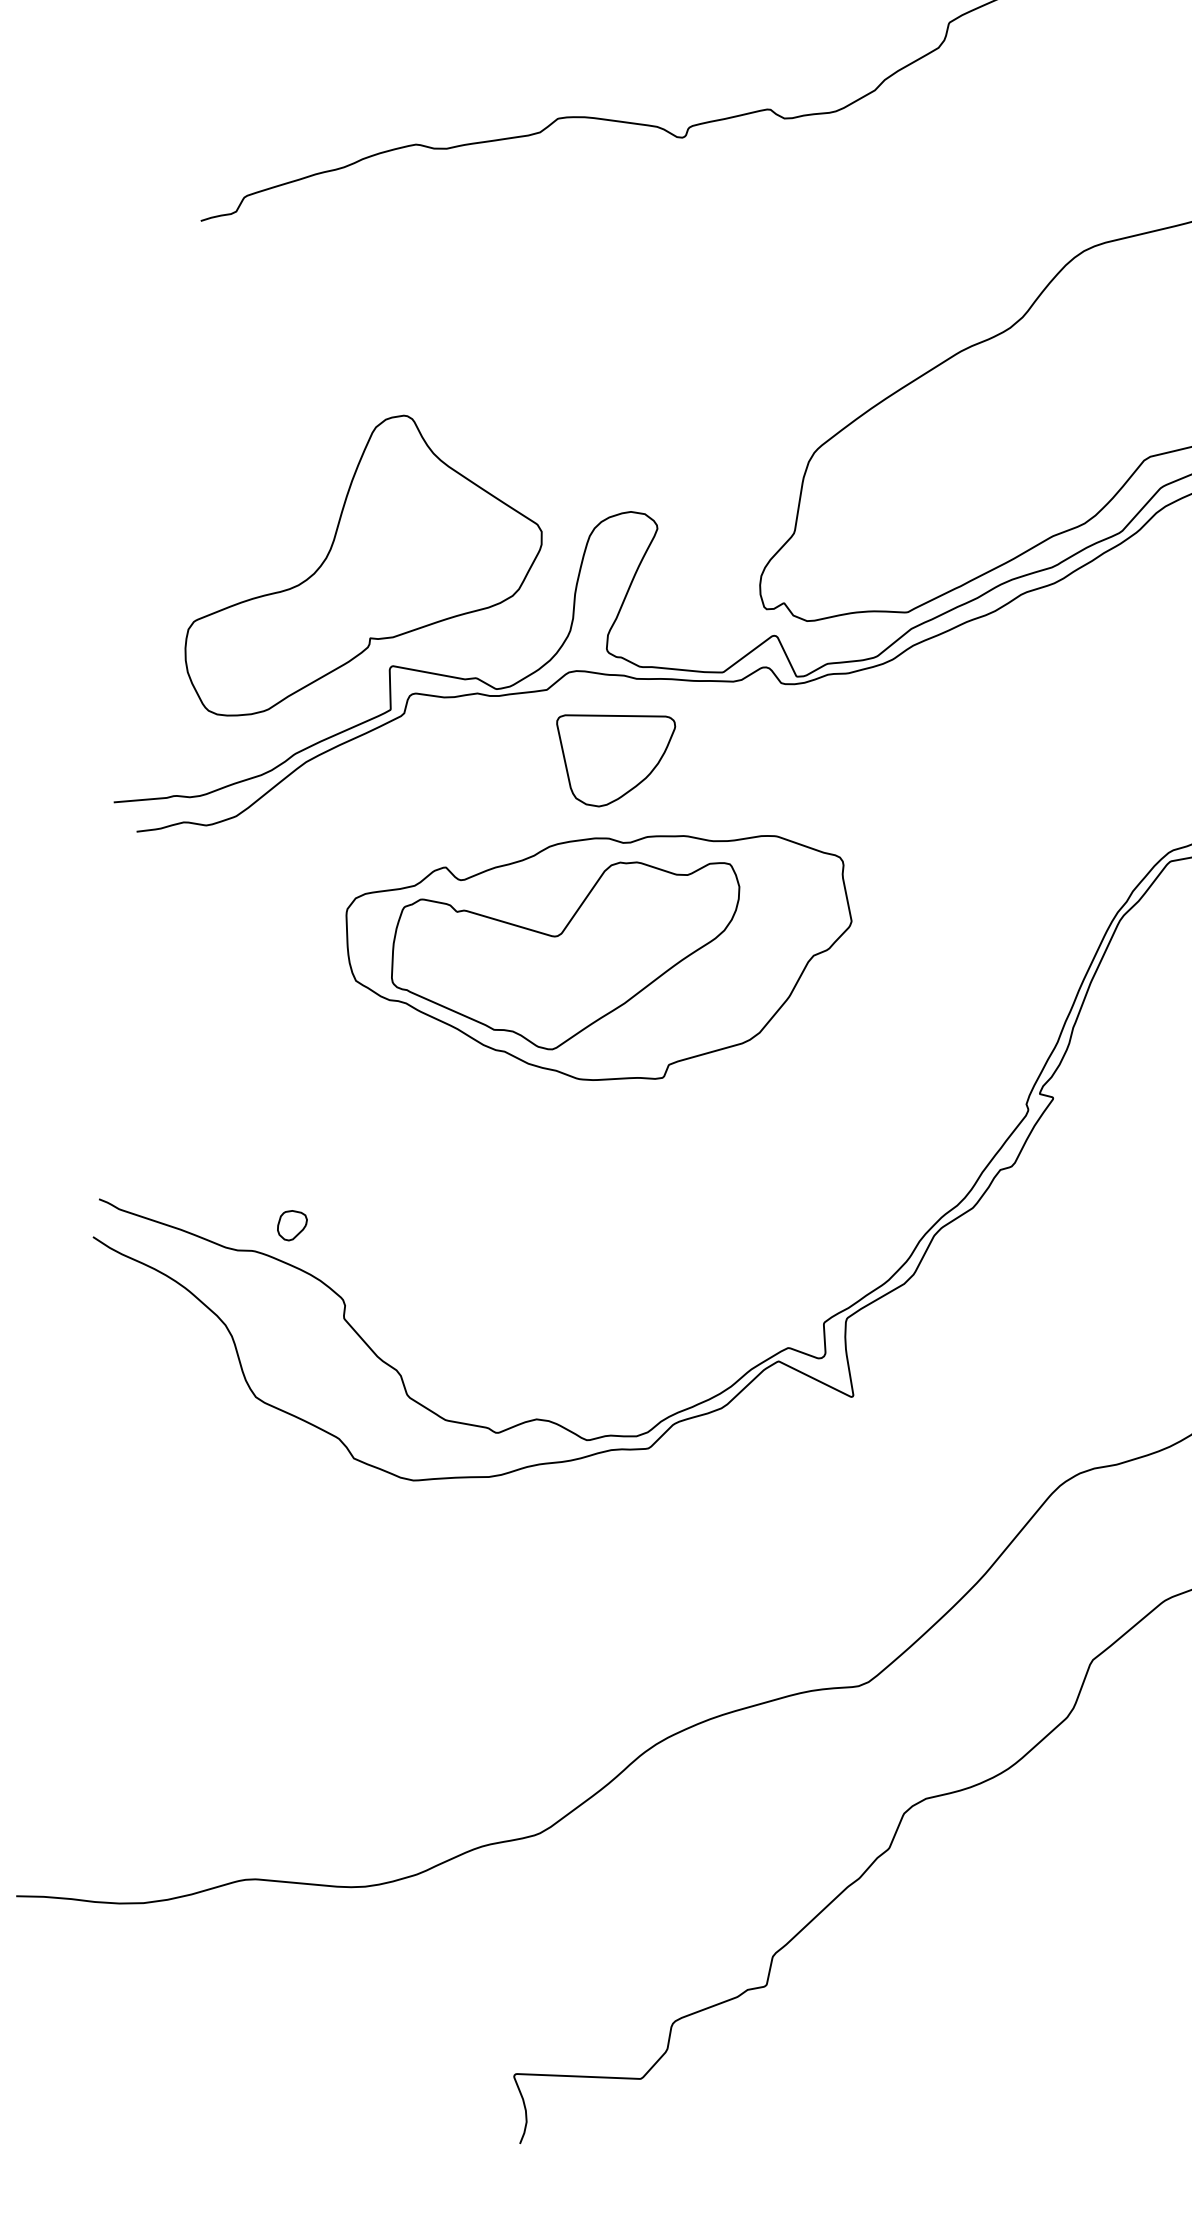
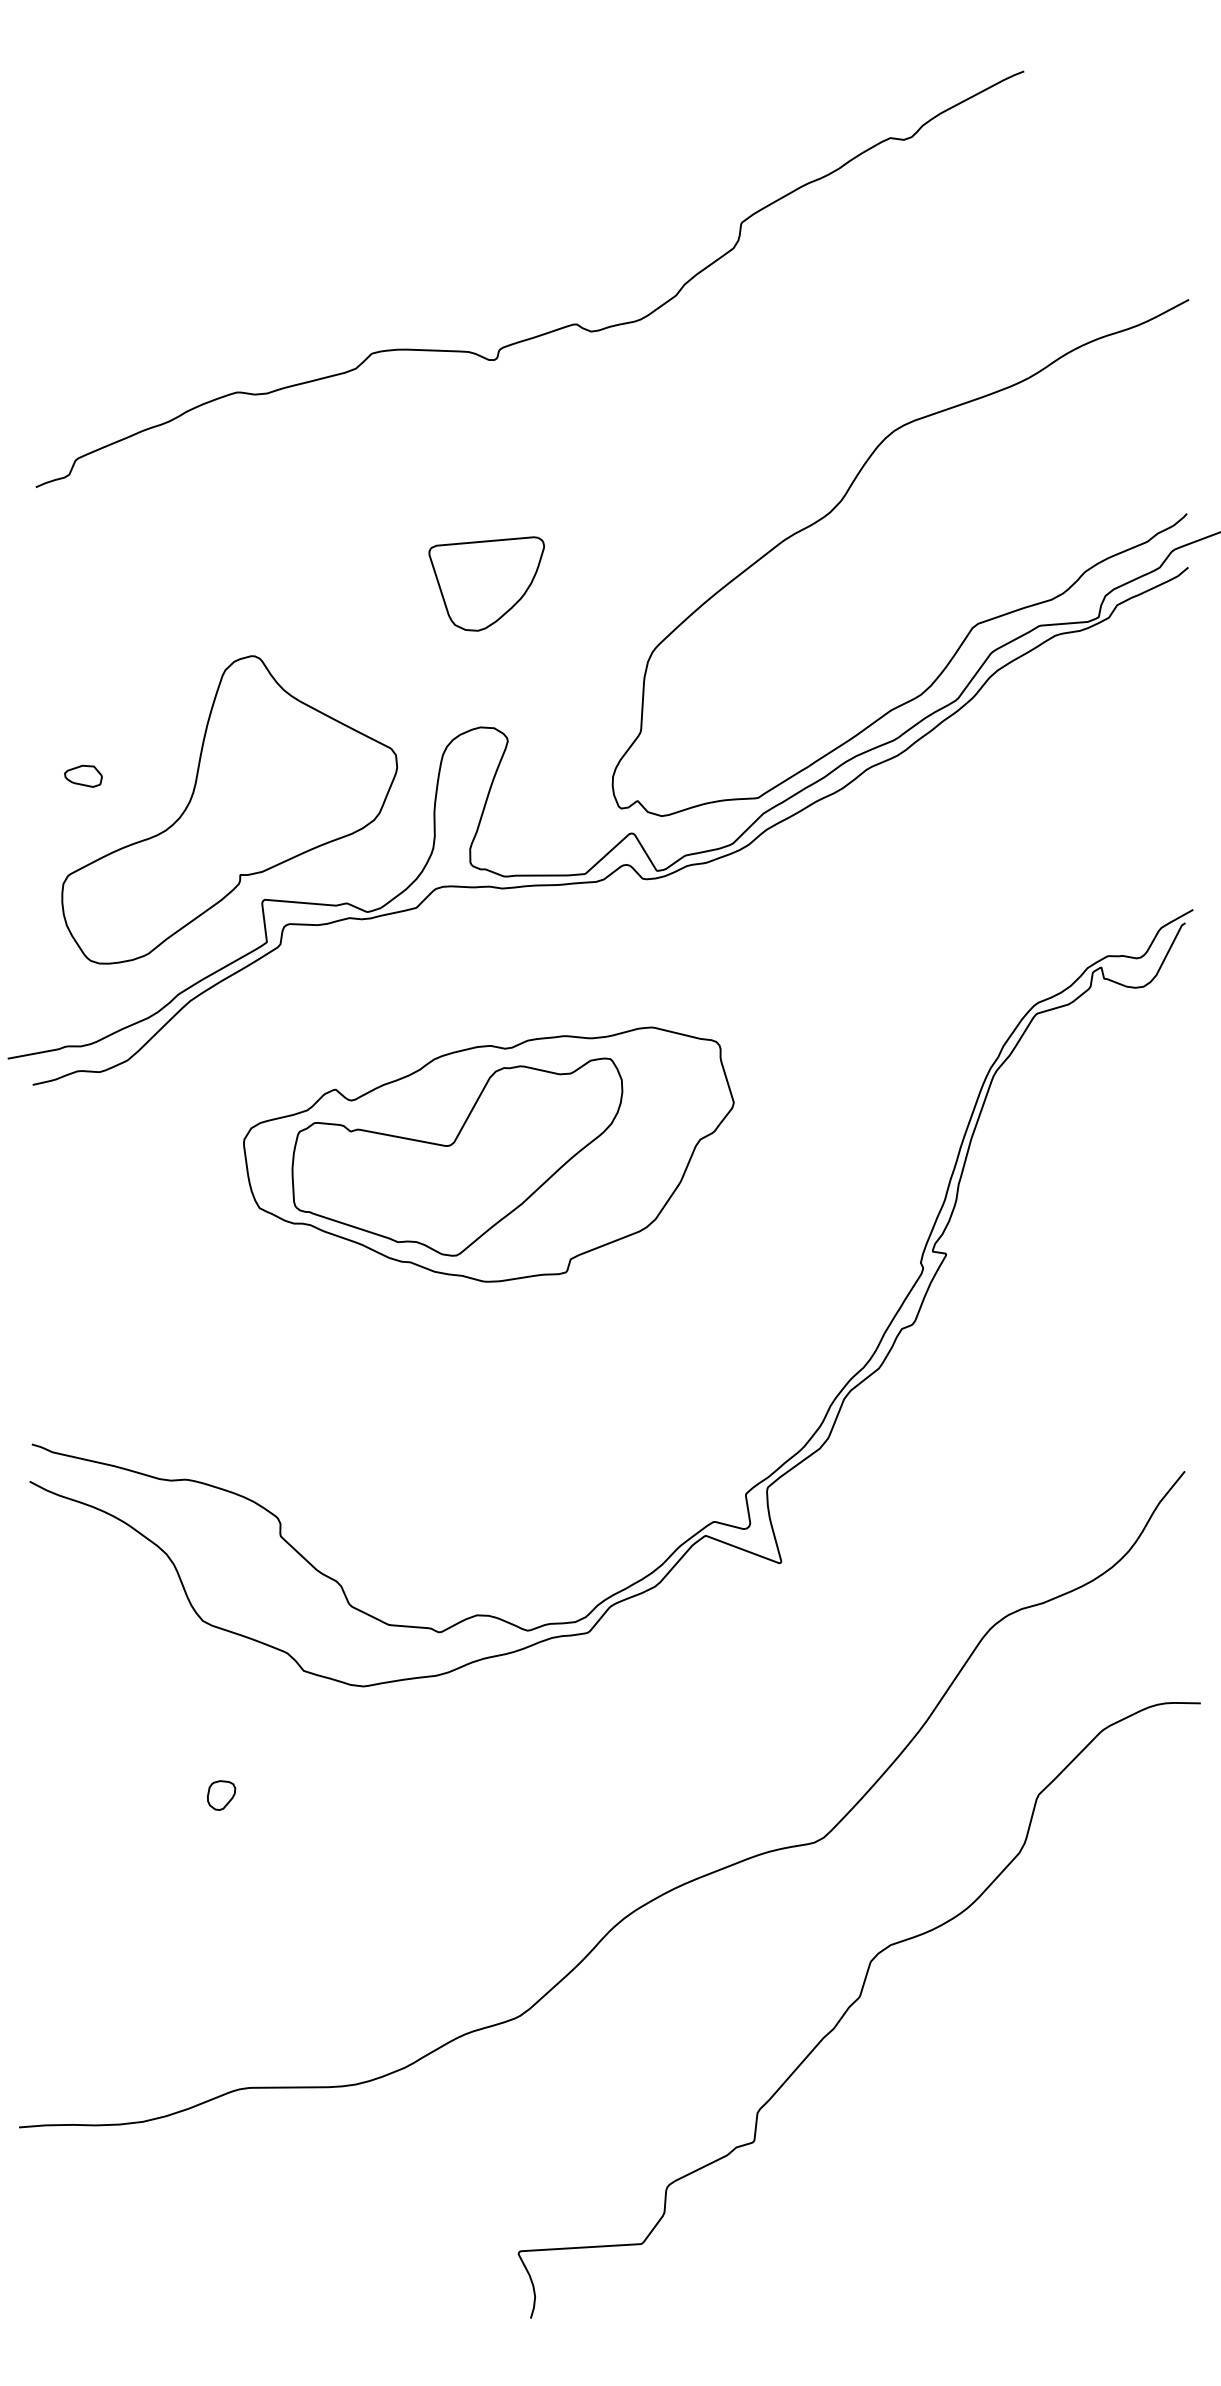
part: (220, 520) -> (83, 775), added
part: (612, 759) -> (486, 583), moved
part: (292, 1225) -> (221, 1795), moved

